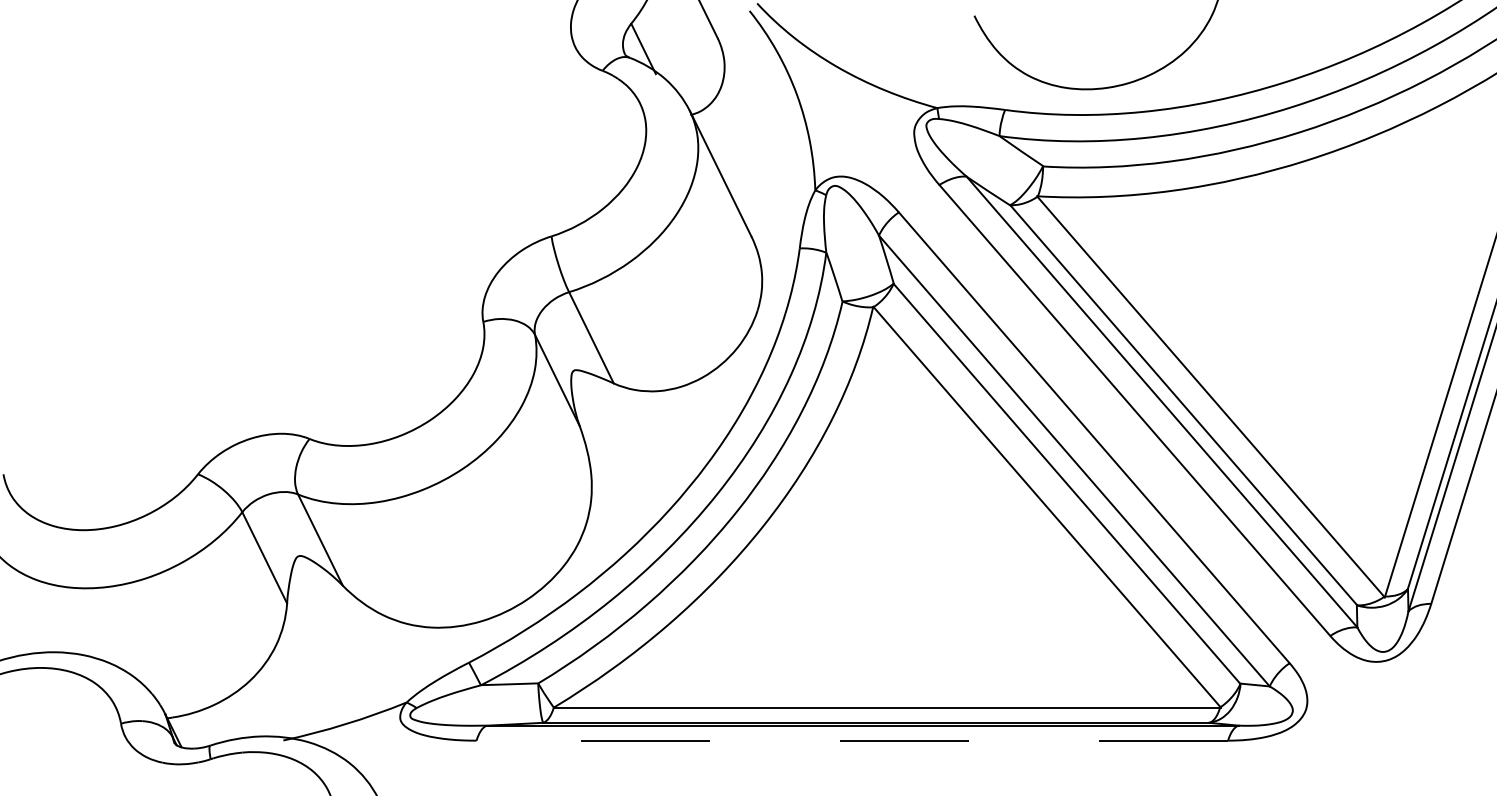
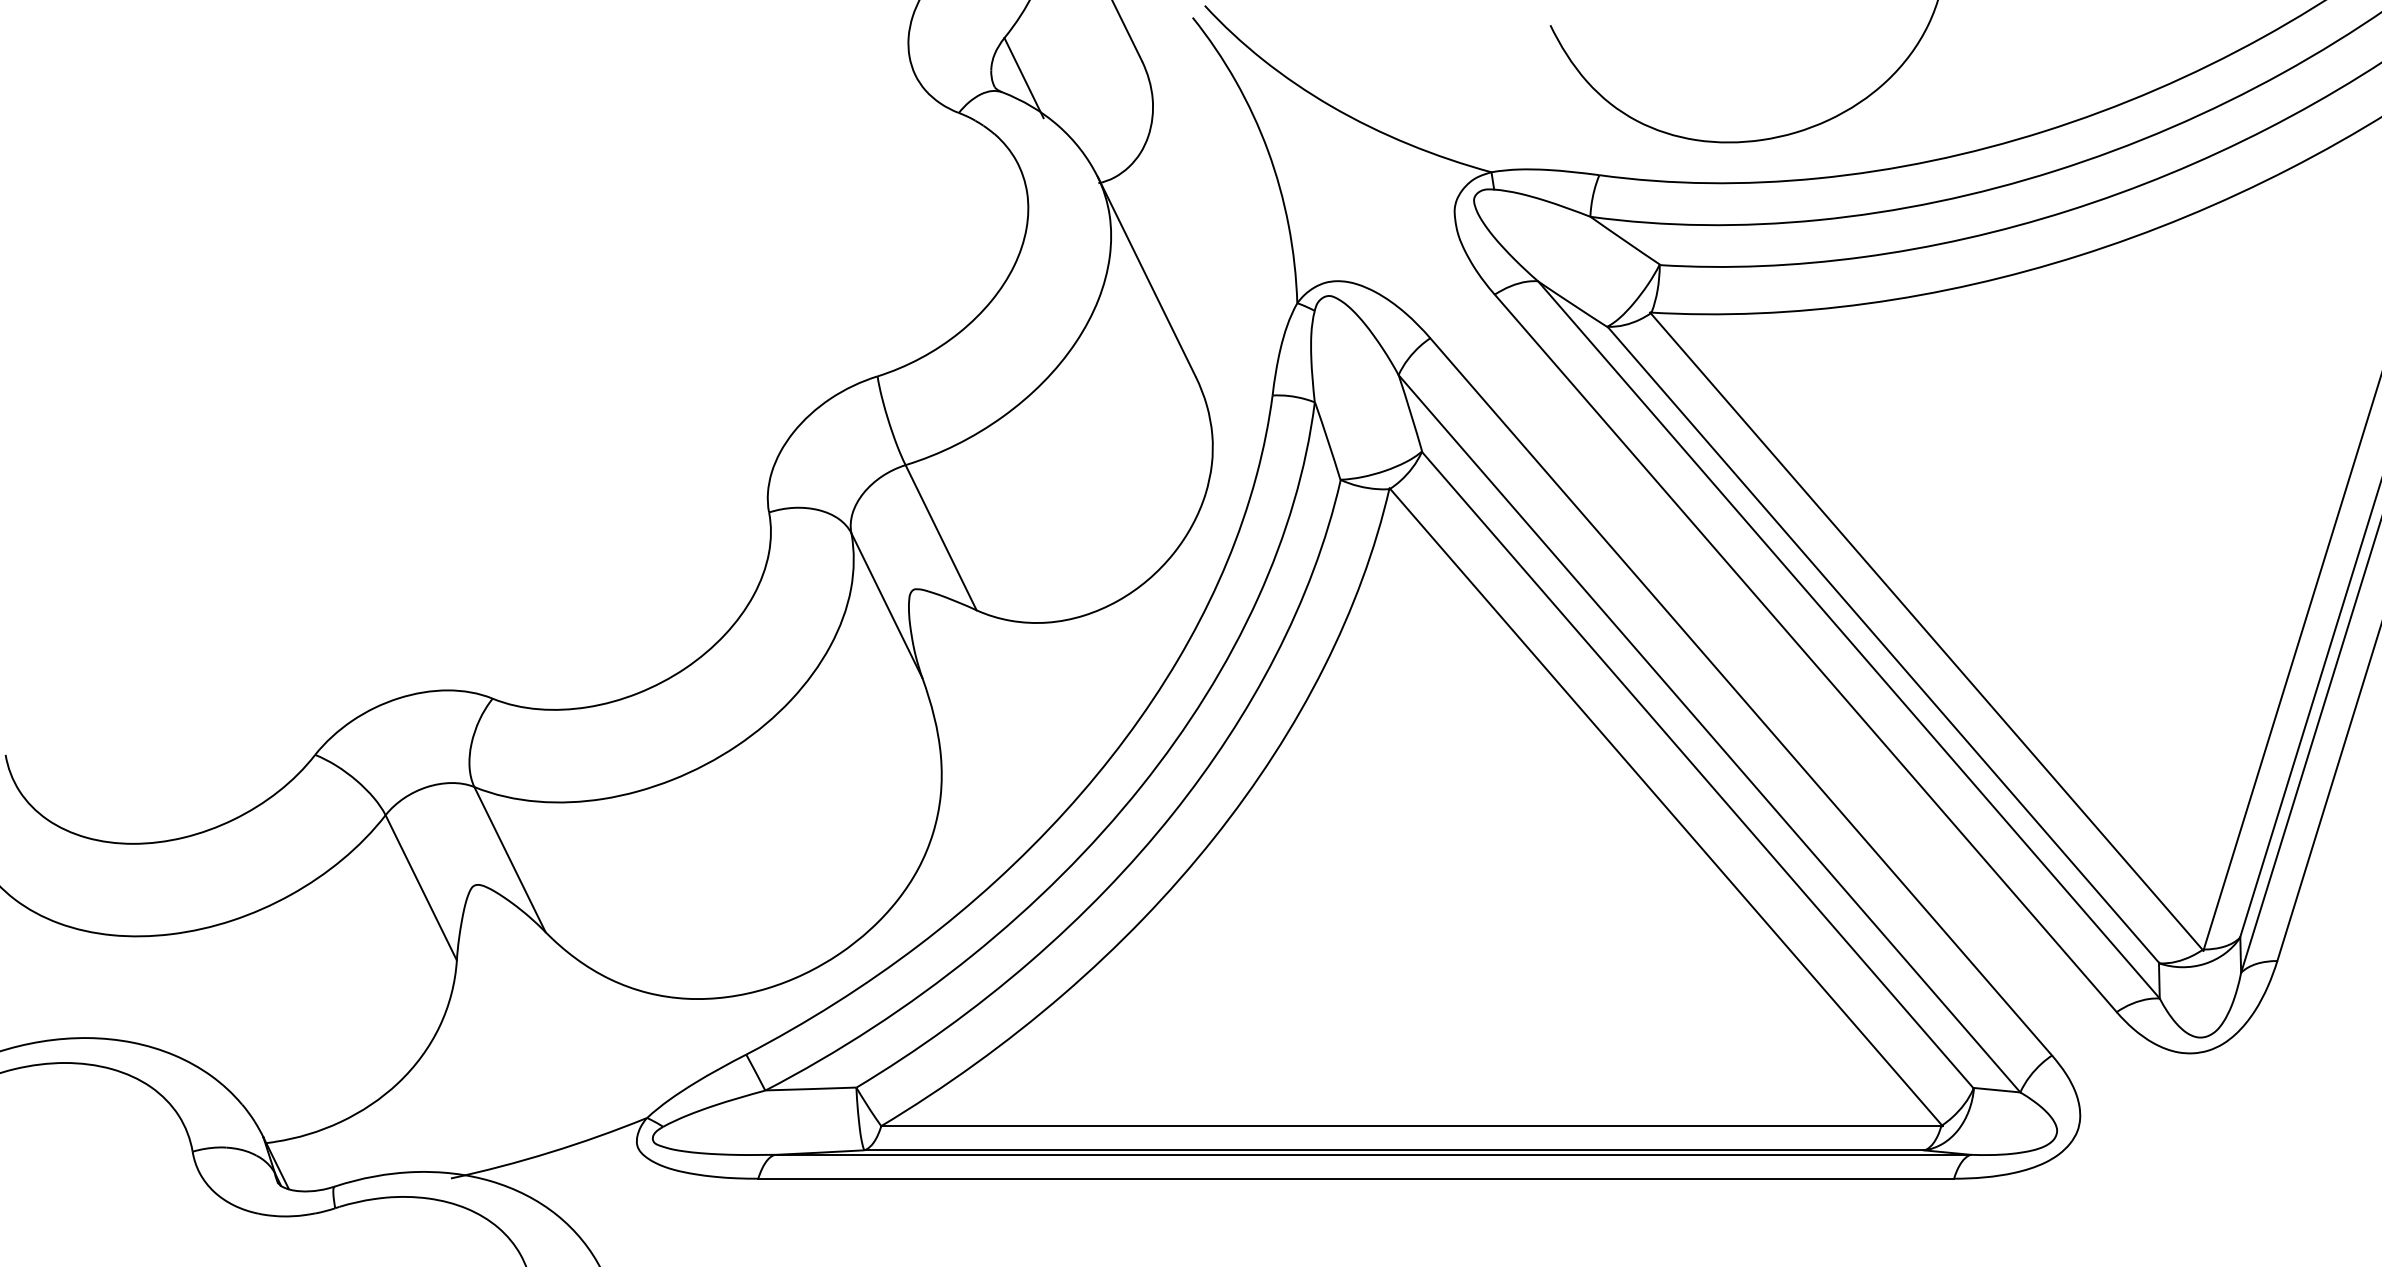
line: (852, 740) -> (1356, 1178), dashed -> solid

